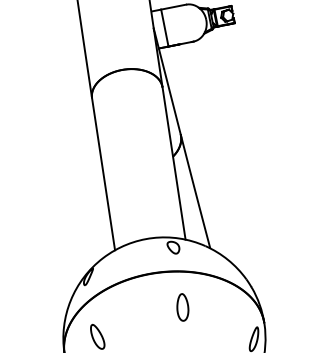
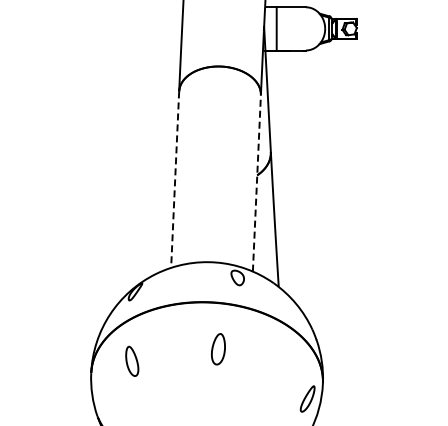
line: (173, 162) -> (256, 182), solid -> dashed
line: (103, 174) -> (175, 180), solid -> dashed
part: (182, 307) -> (218, 349), moved

